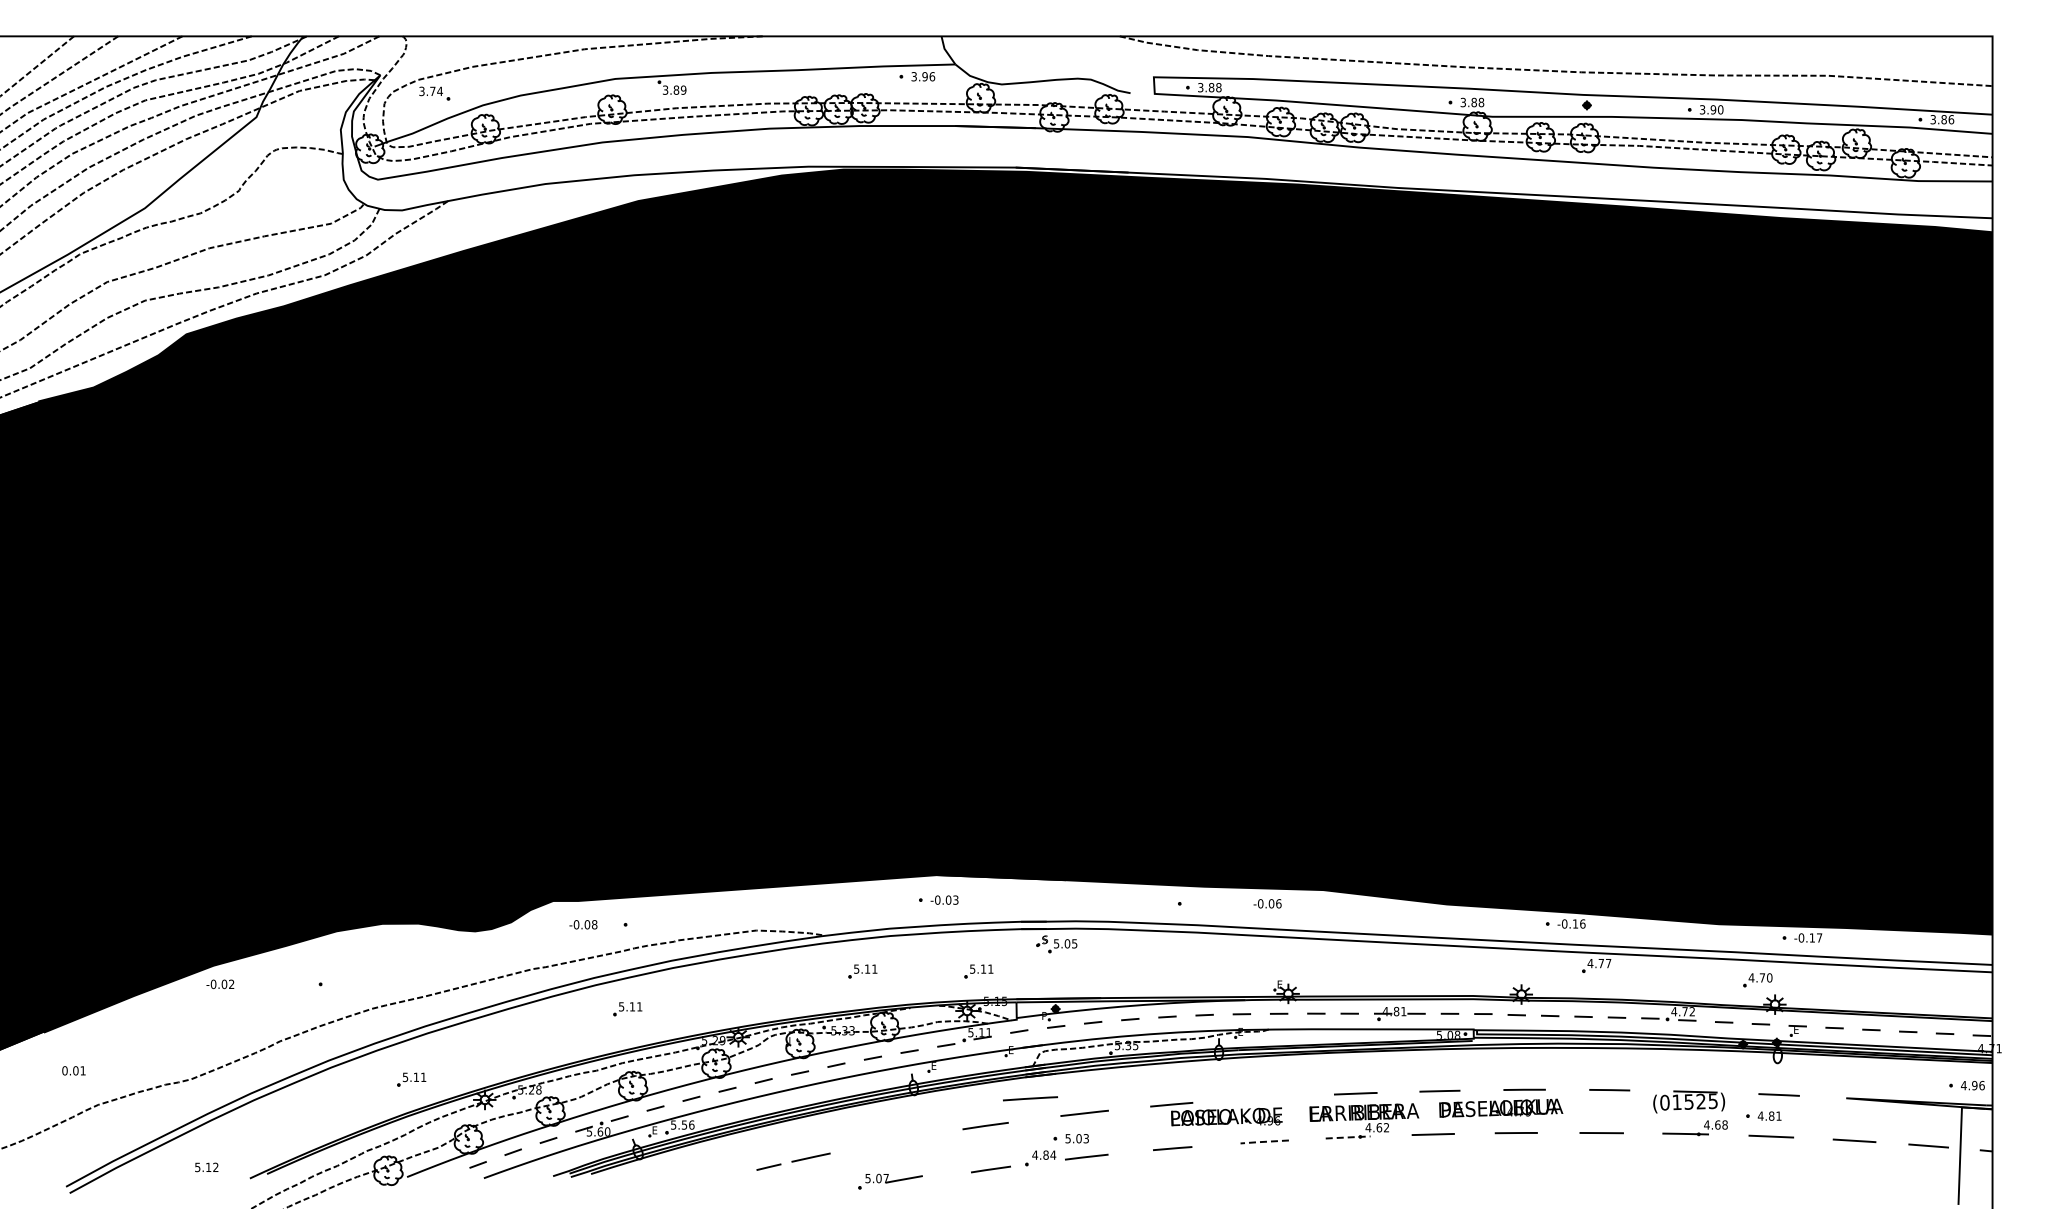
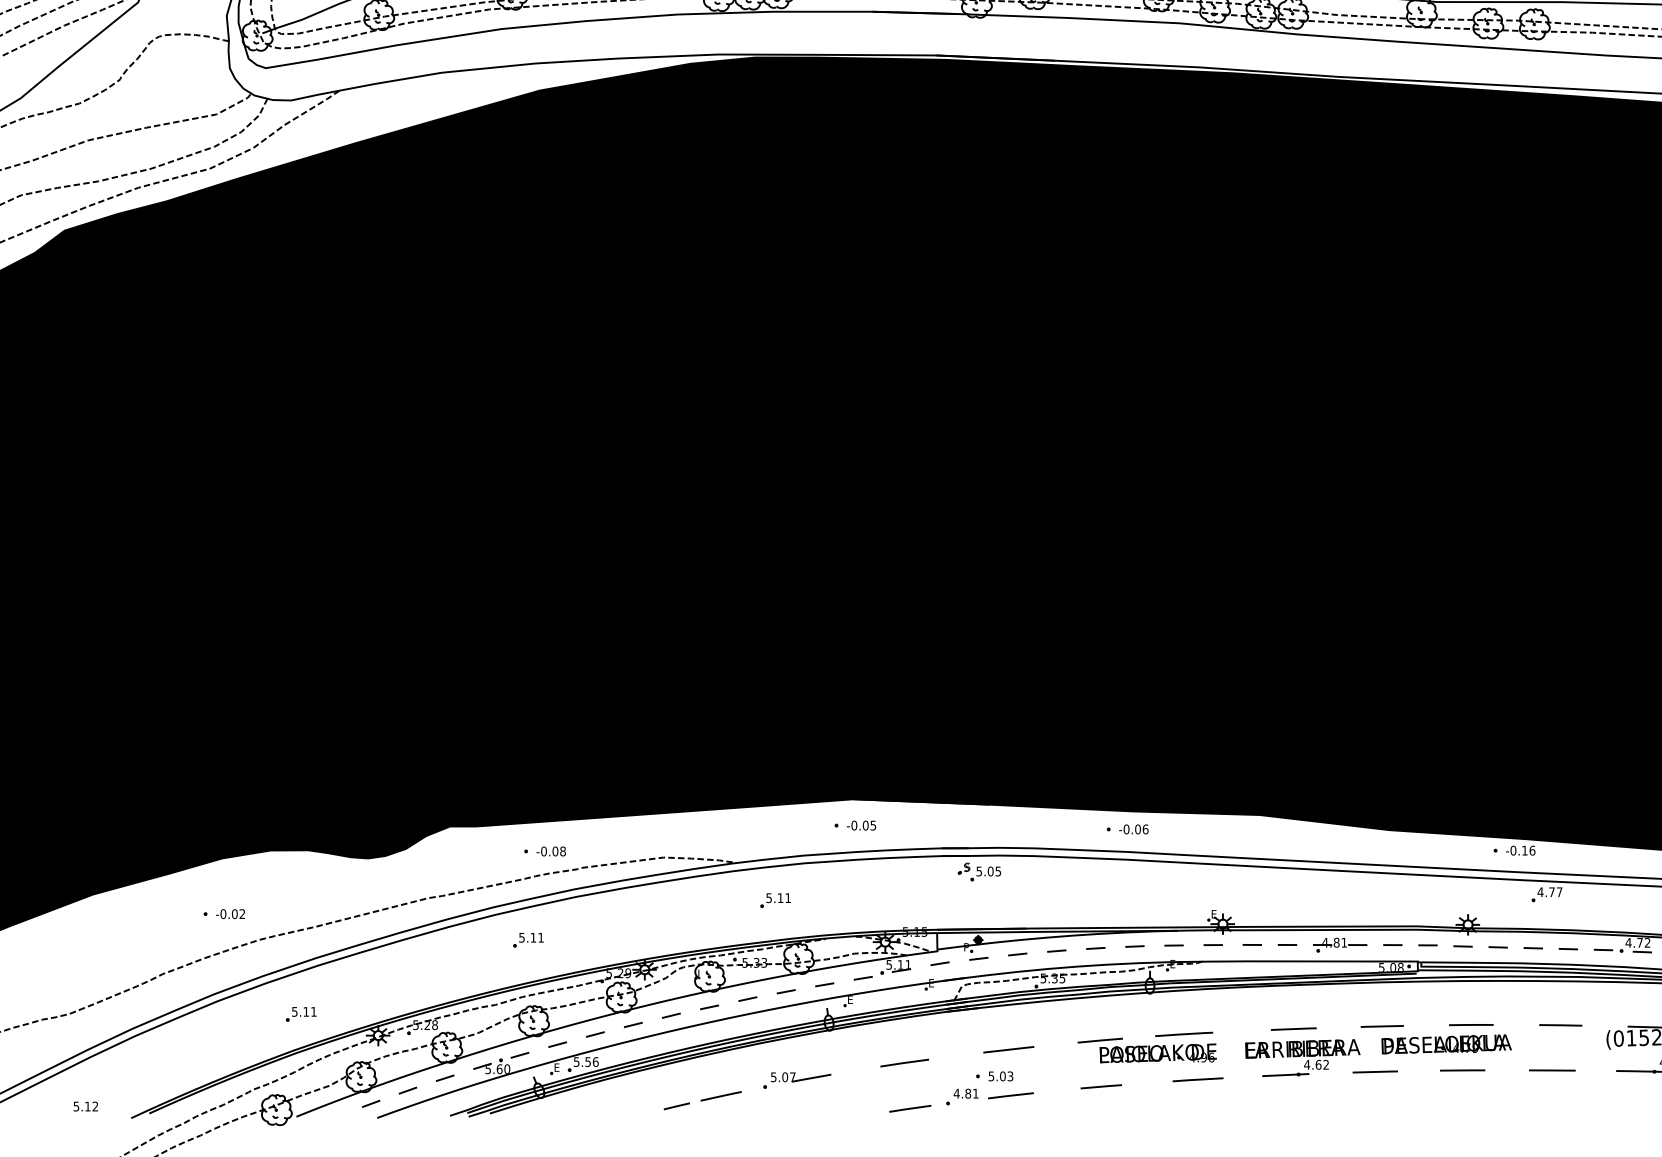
text: (955, 899) -> (872, 824), -0.03 -> -0.05
text: (1267, 903) -> (1133, 829), moved
text: (583, 924) -> (551, 851), moved
part: (978, 971) -> (897, 900), removed
text: (220, 984) -> (230, 914), moved
line: (1030, 1098) -> (1184, 1034), moved
line: (1347, 1137) -> (1285, 1075), dashed -> solid
line: (1264, 1141) -> (1197, 1079), dashed -> solid
text: (1053, 1154) -> (976, 1092), 4.84 -> 4.81
part: (890, 1181) -> (797, 1080), moved

